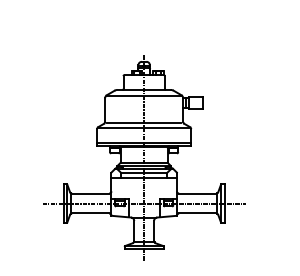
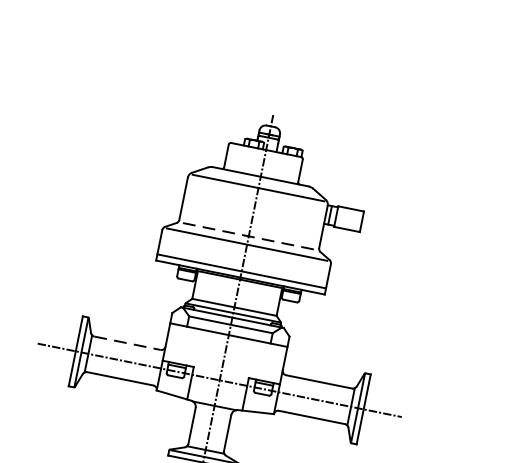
line: (144, 123) -> (249, 237), solid -> dashed
line: (91, 193) -> (129, 343), solid -> dashed

